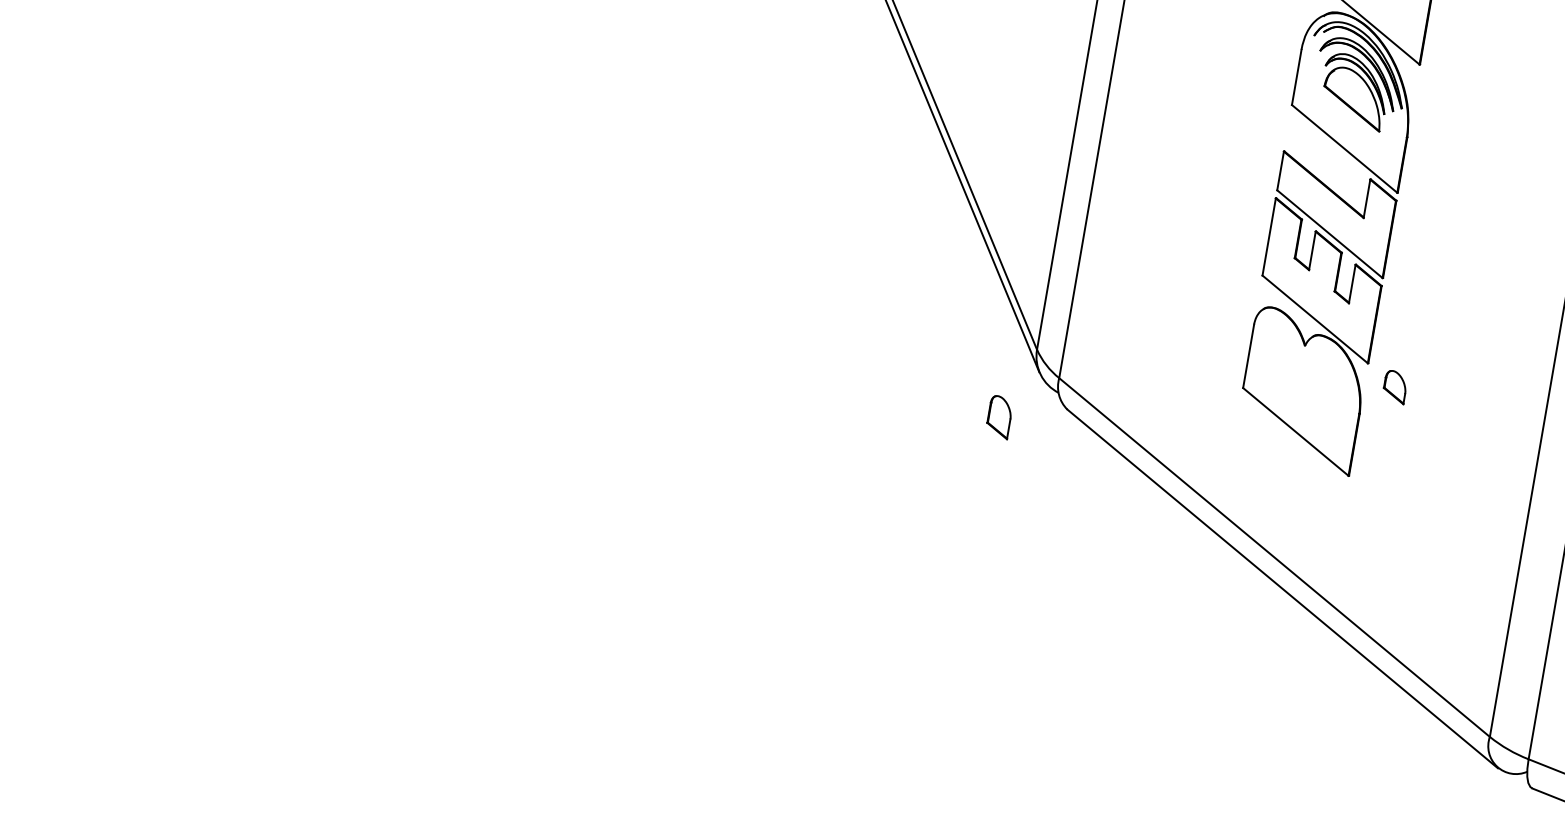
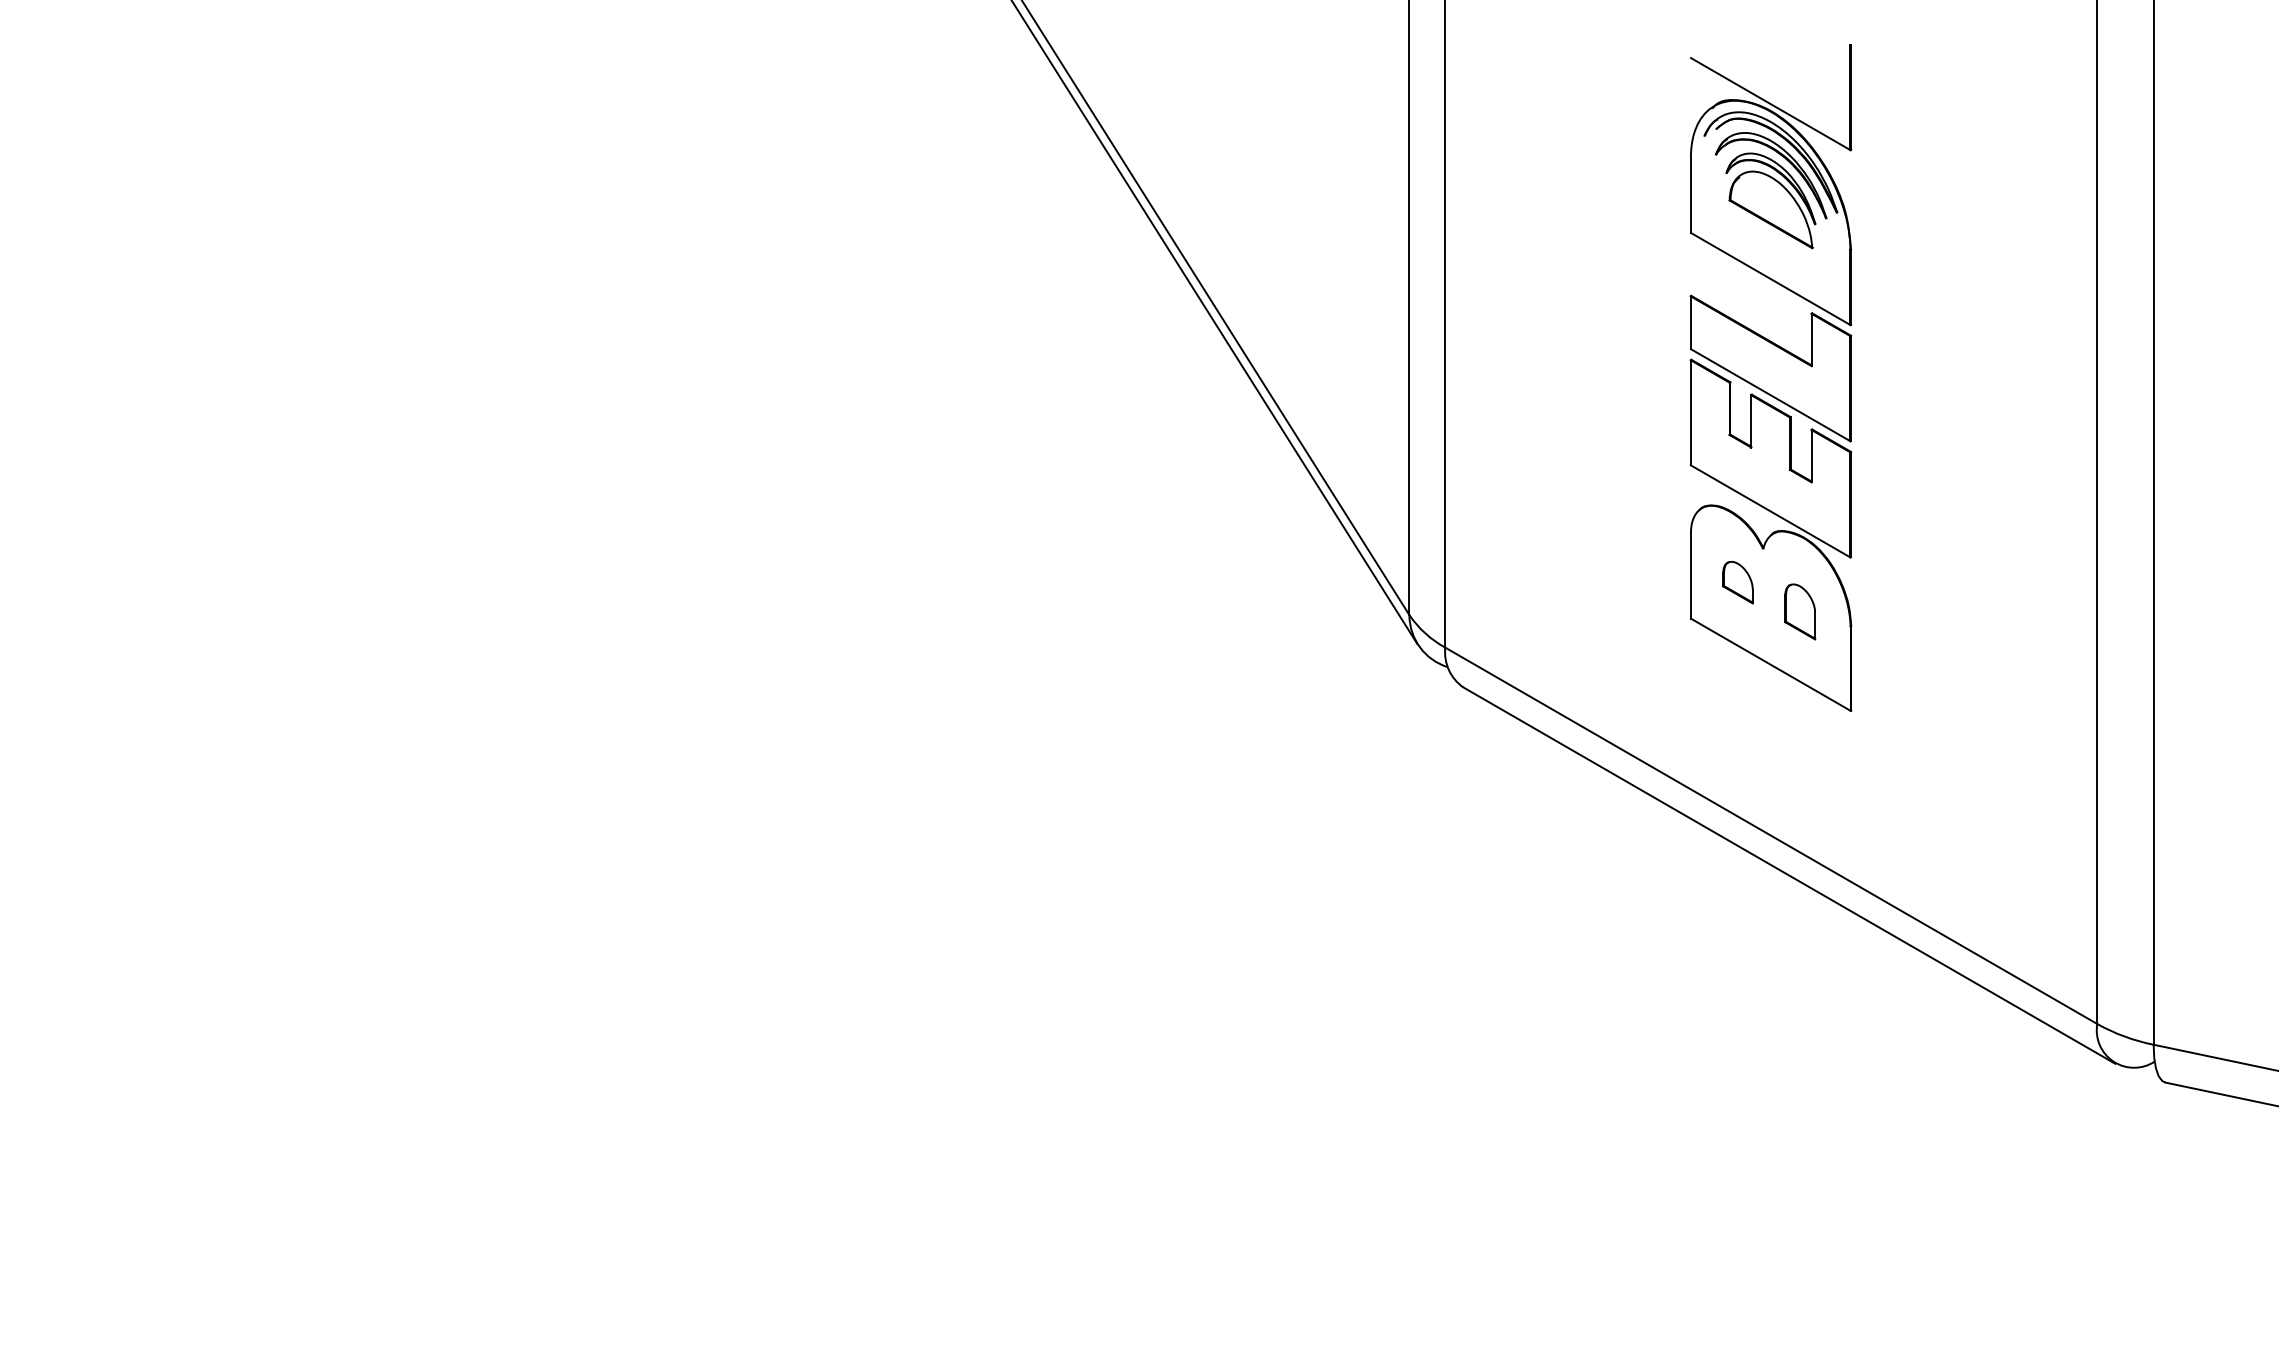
part: (1394, 386) -> (1737, 582), moved
part: (999, 416) -> (1800, 611), moved

